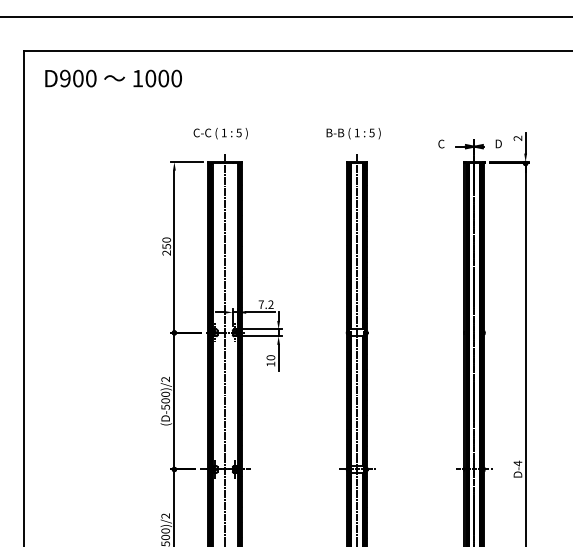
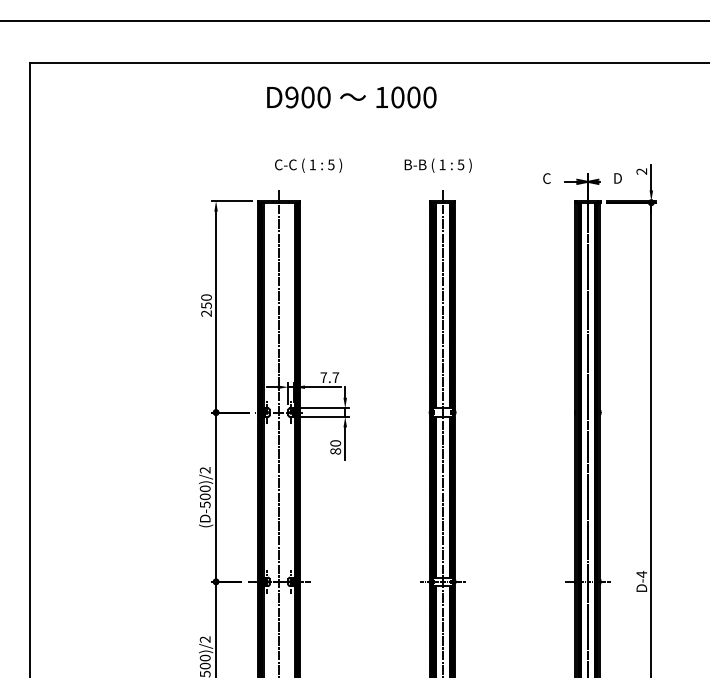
text: (113, 78) -> (351, 97), moved
text: (220, 133) -> (308, 165), moved
text: (270, 304) -> (335, 377), 7.2 -> 7.7
text: (270, 364) -> (335, 451), 10 -> 80

